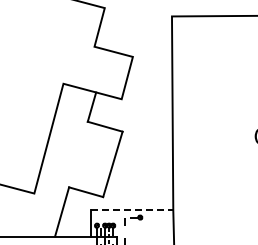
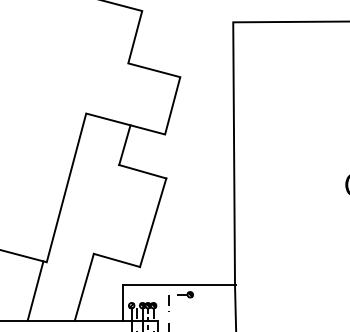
line: (132, 210) -> (179, 285), dashed -> solid
line: (25, 214) -> (34, 290), added

